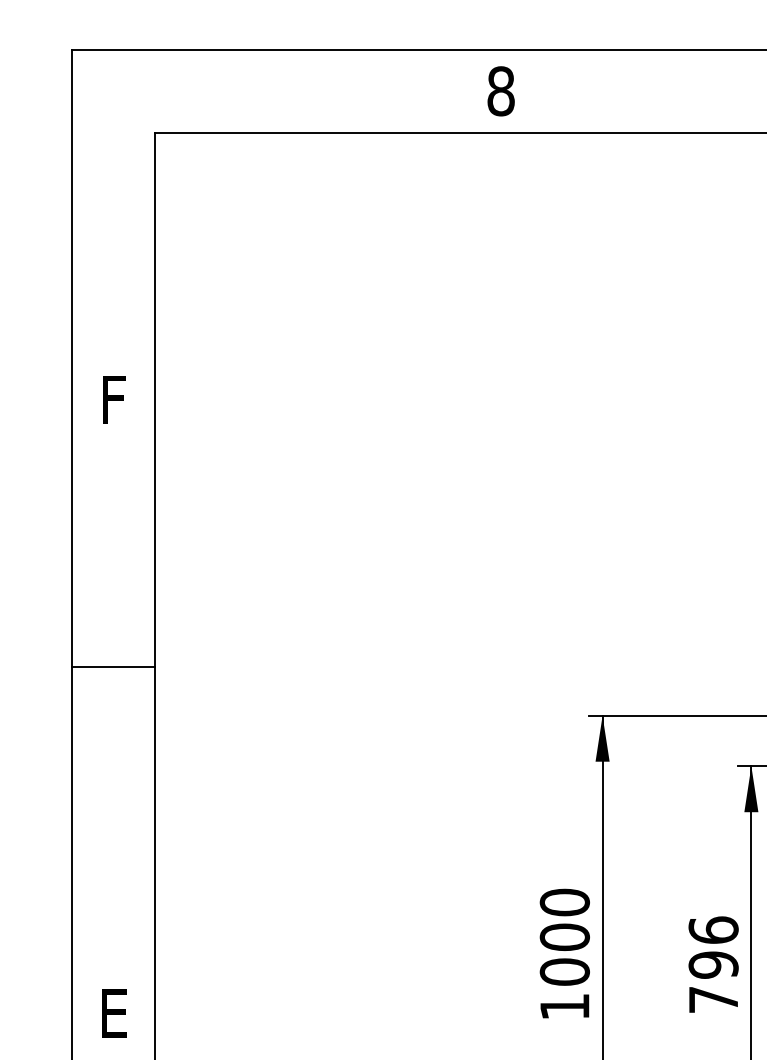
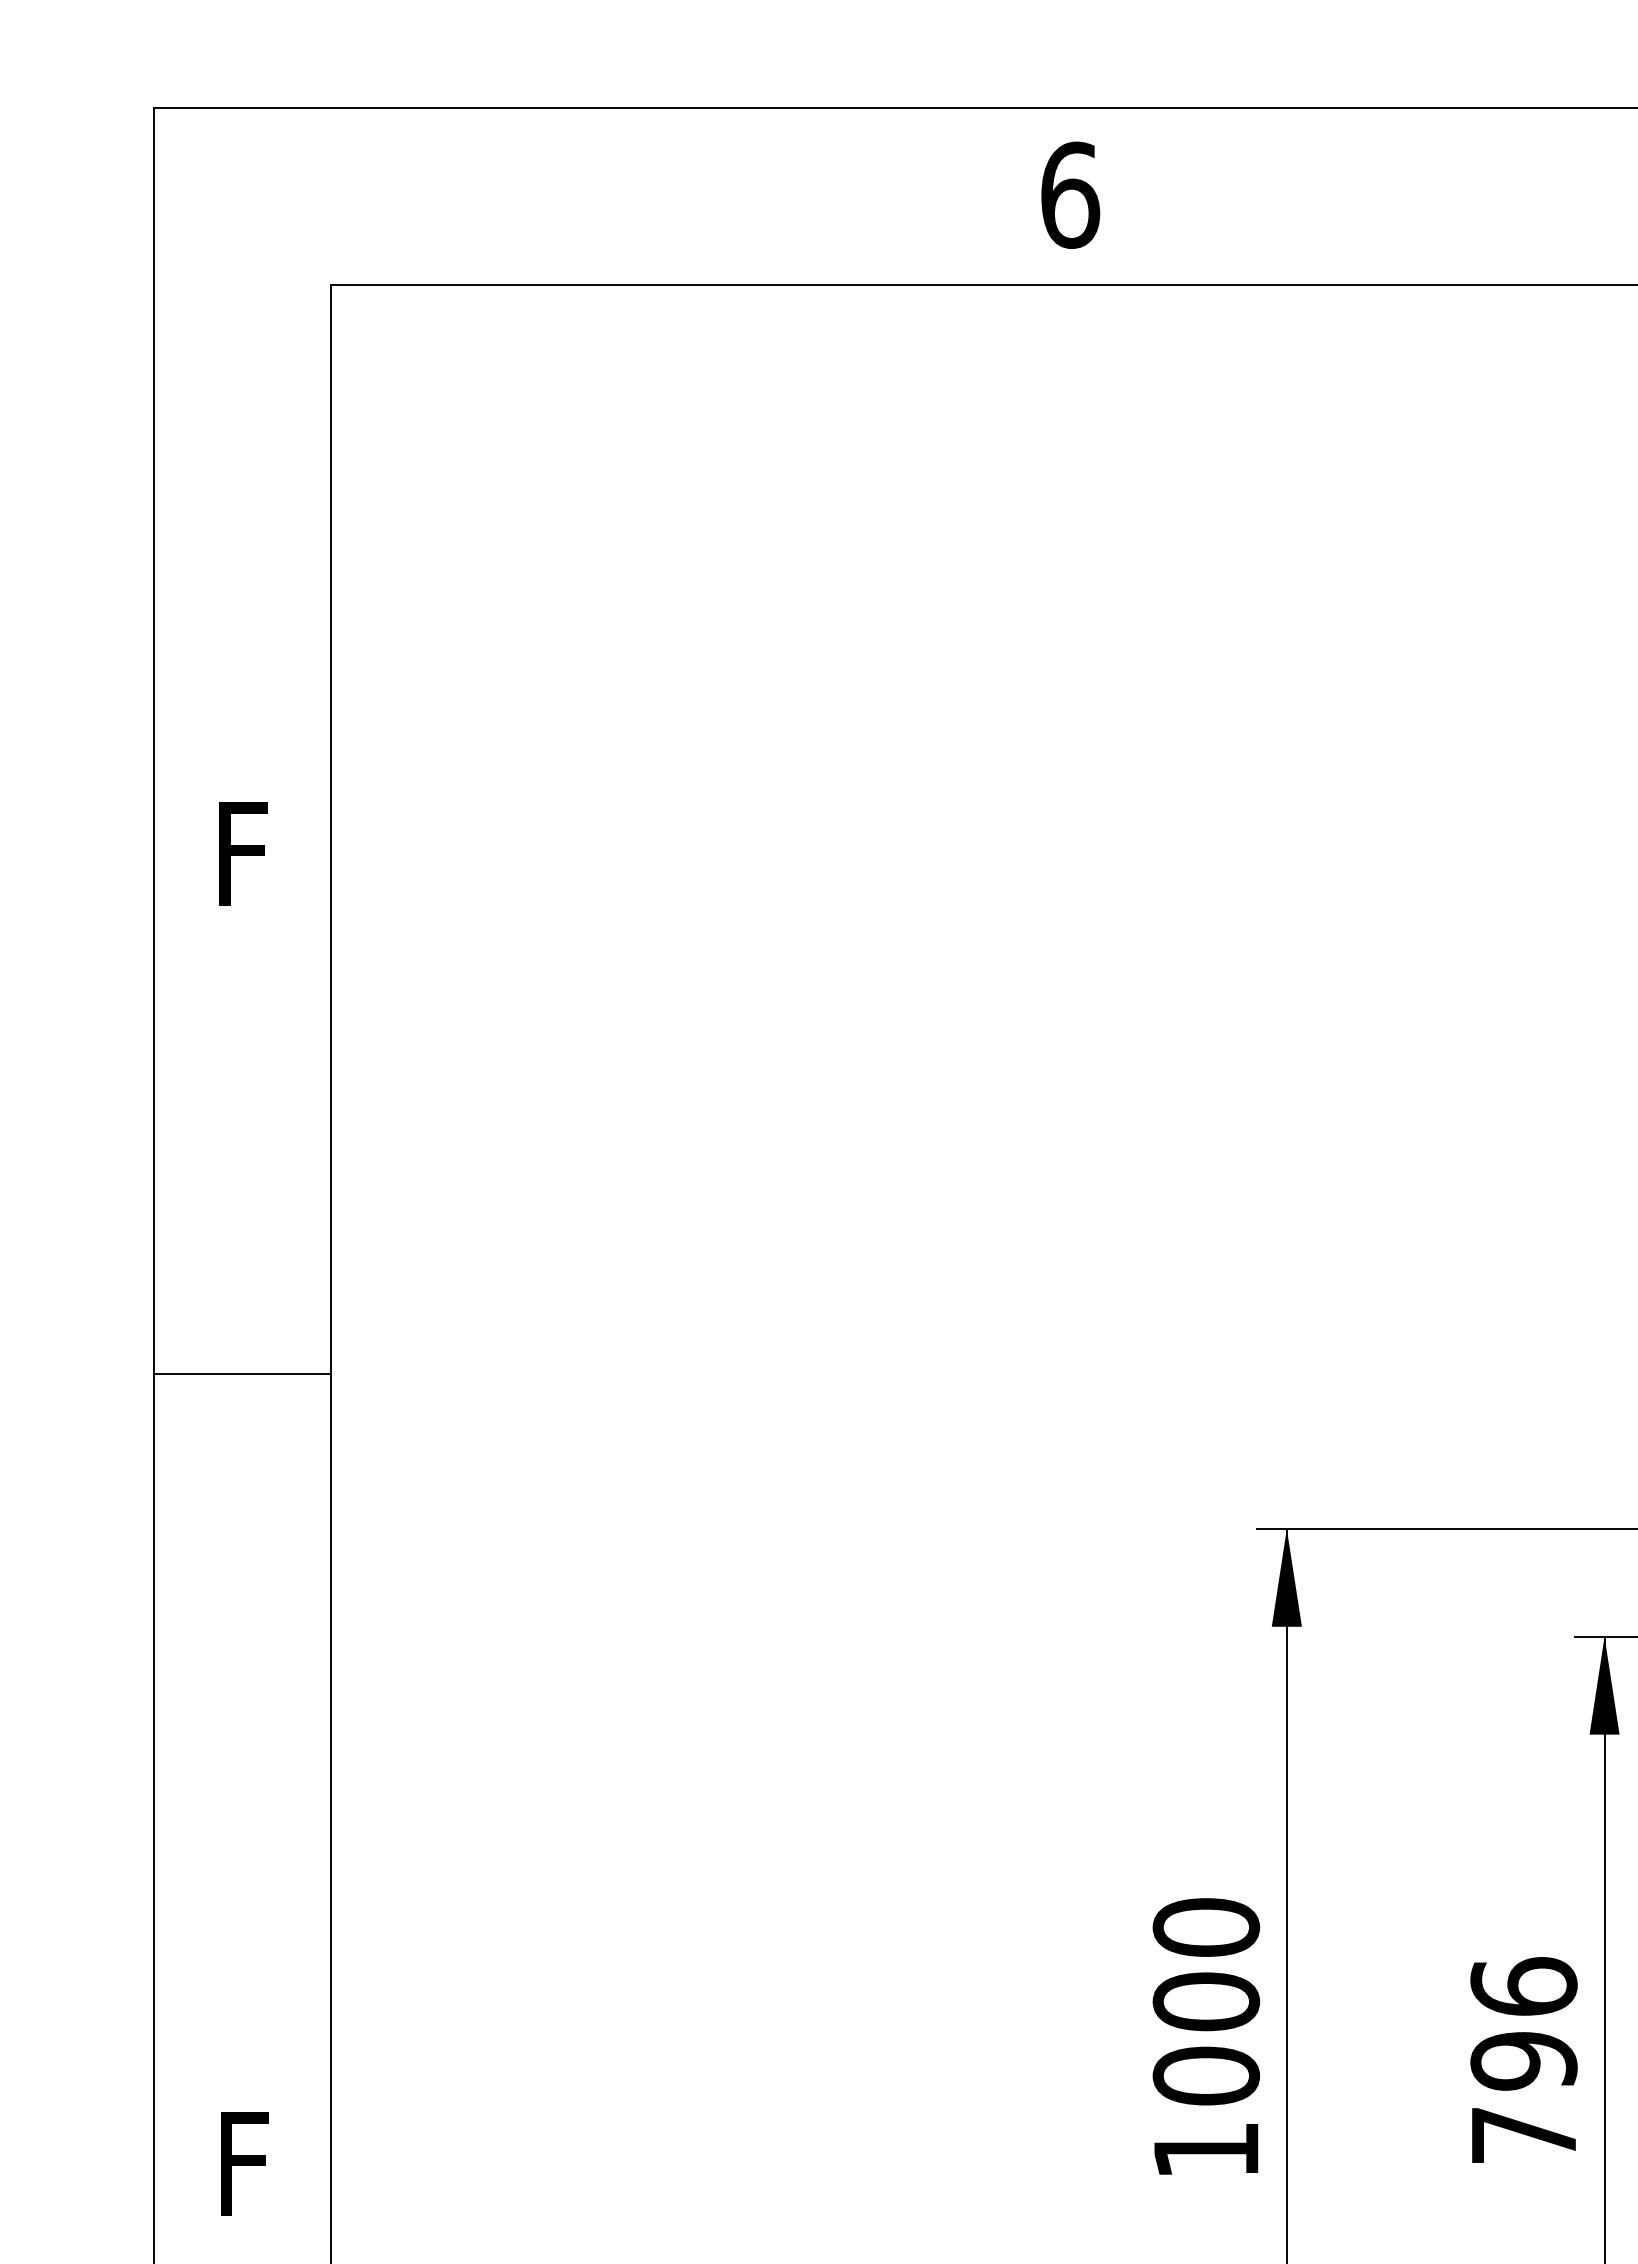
text: (501, 91) -> (1070, 195), 8 -> 6
line: (113, 667) -> (242, 1374), moved
text: (114, 1013) -> (244, 2164), E -> F

